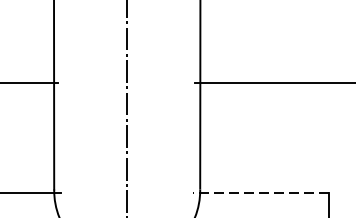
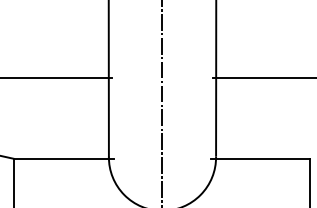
line: (260, 191) -> (260, 158), dashed -> solid

